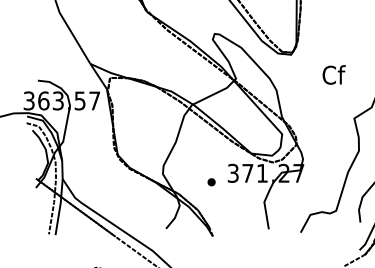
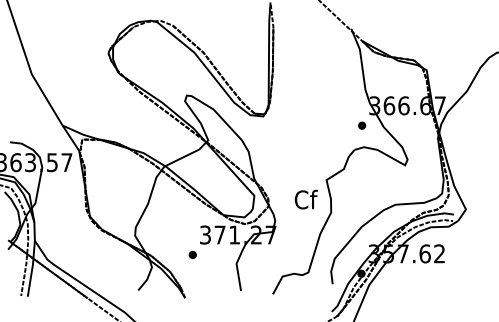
text: (333, 74) -> (305, 199), moved
part: (211, 181) -> (192, 254), moved

